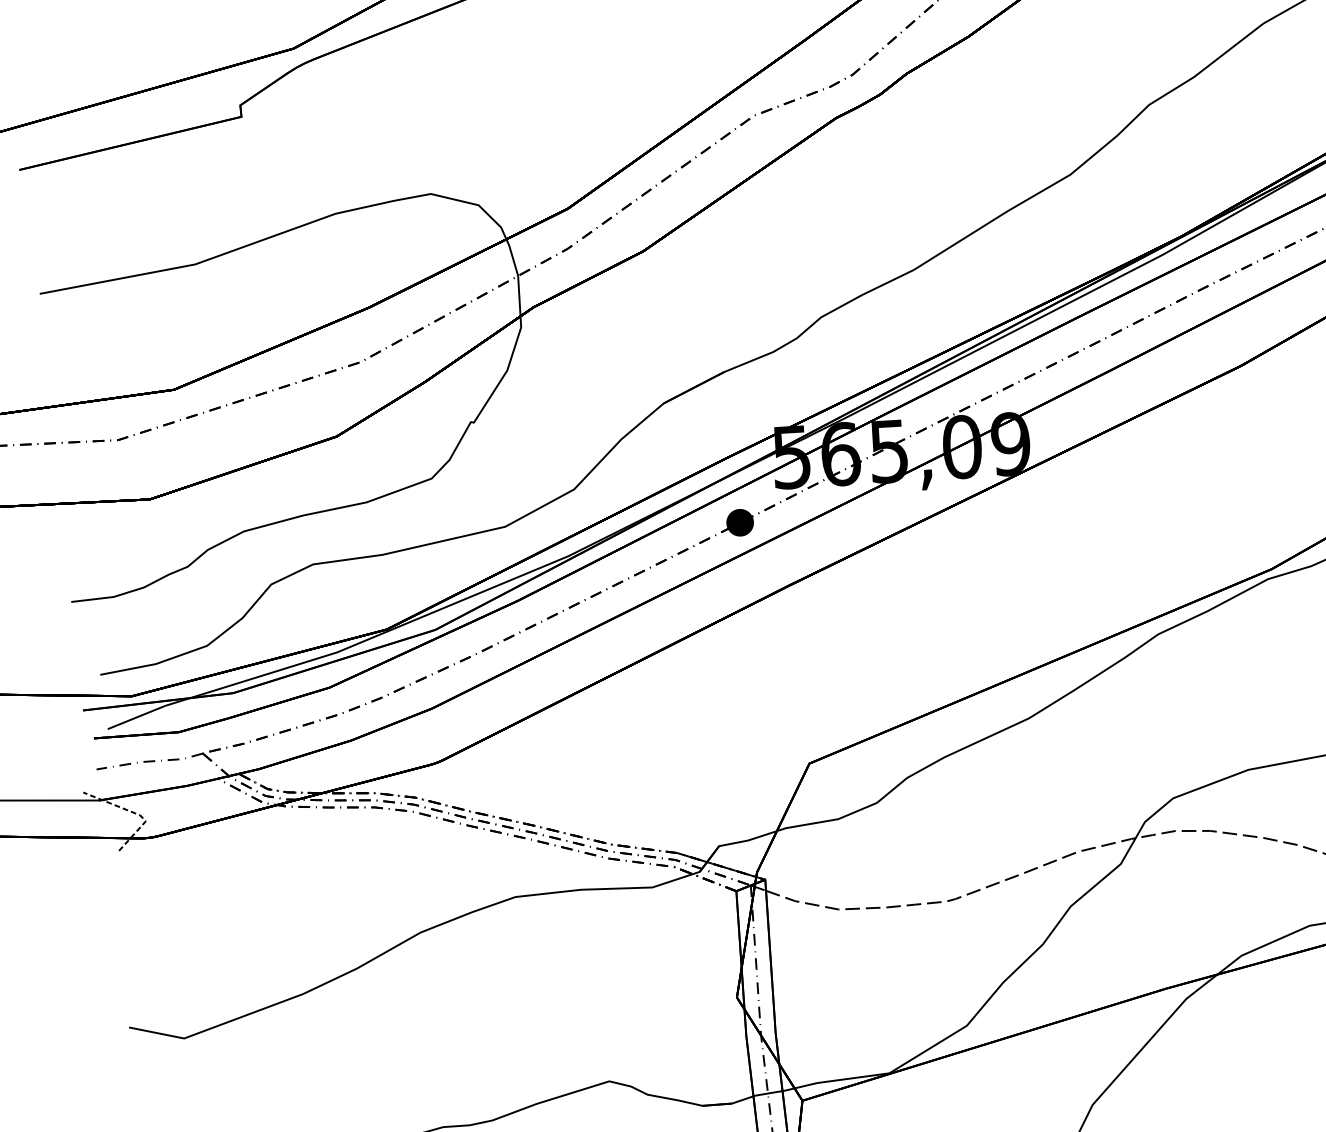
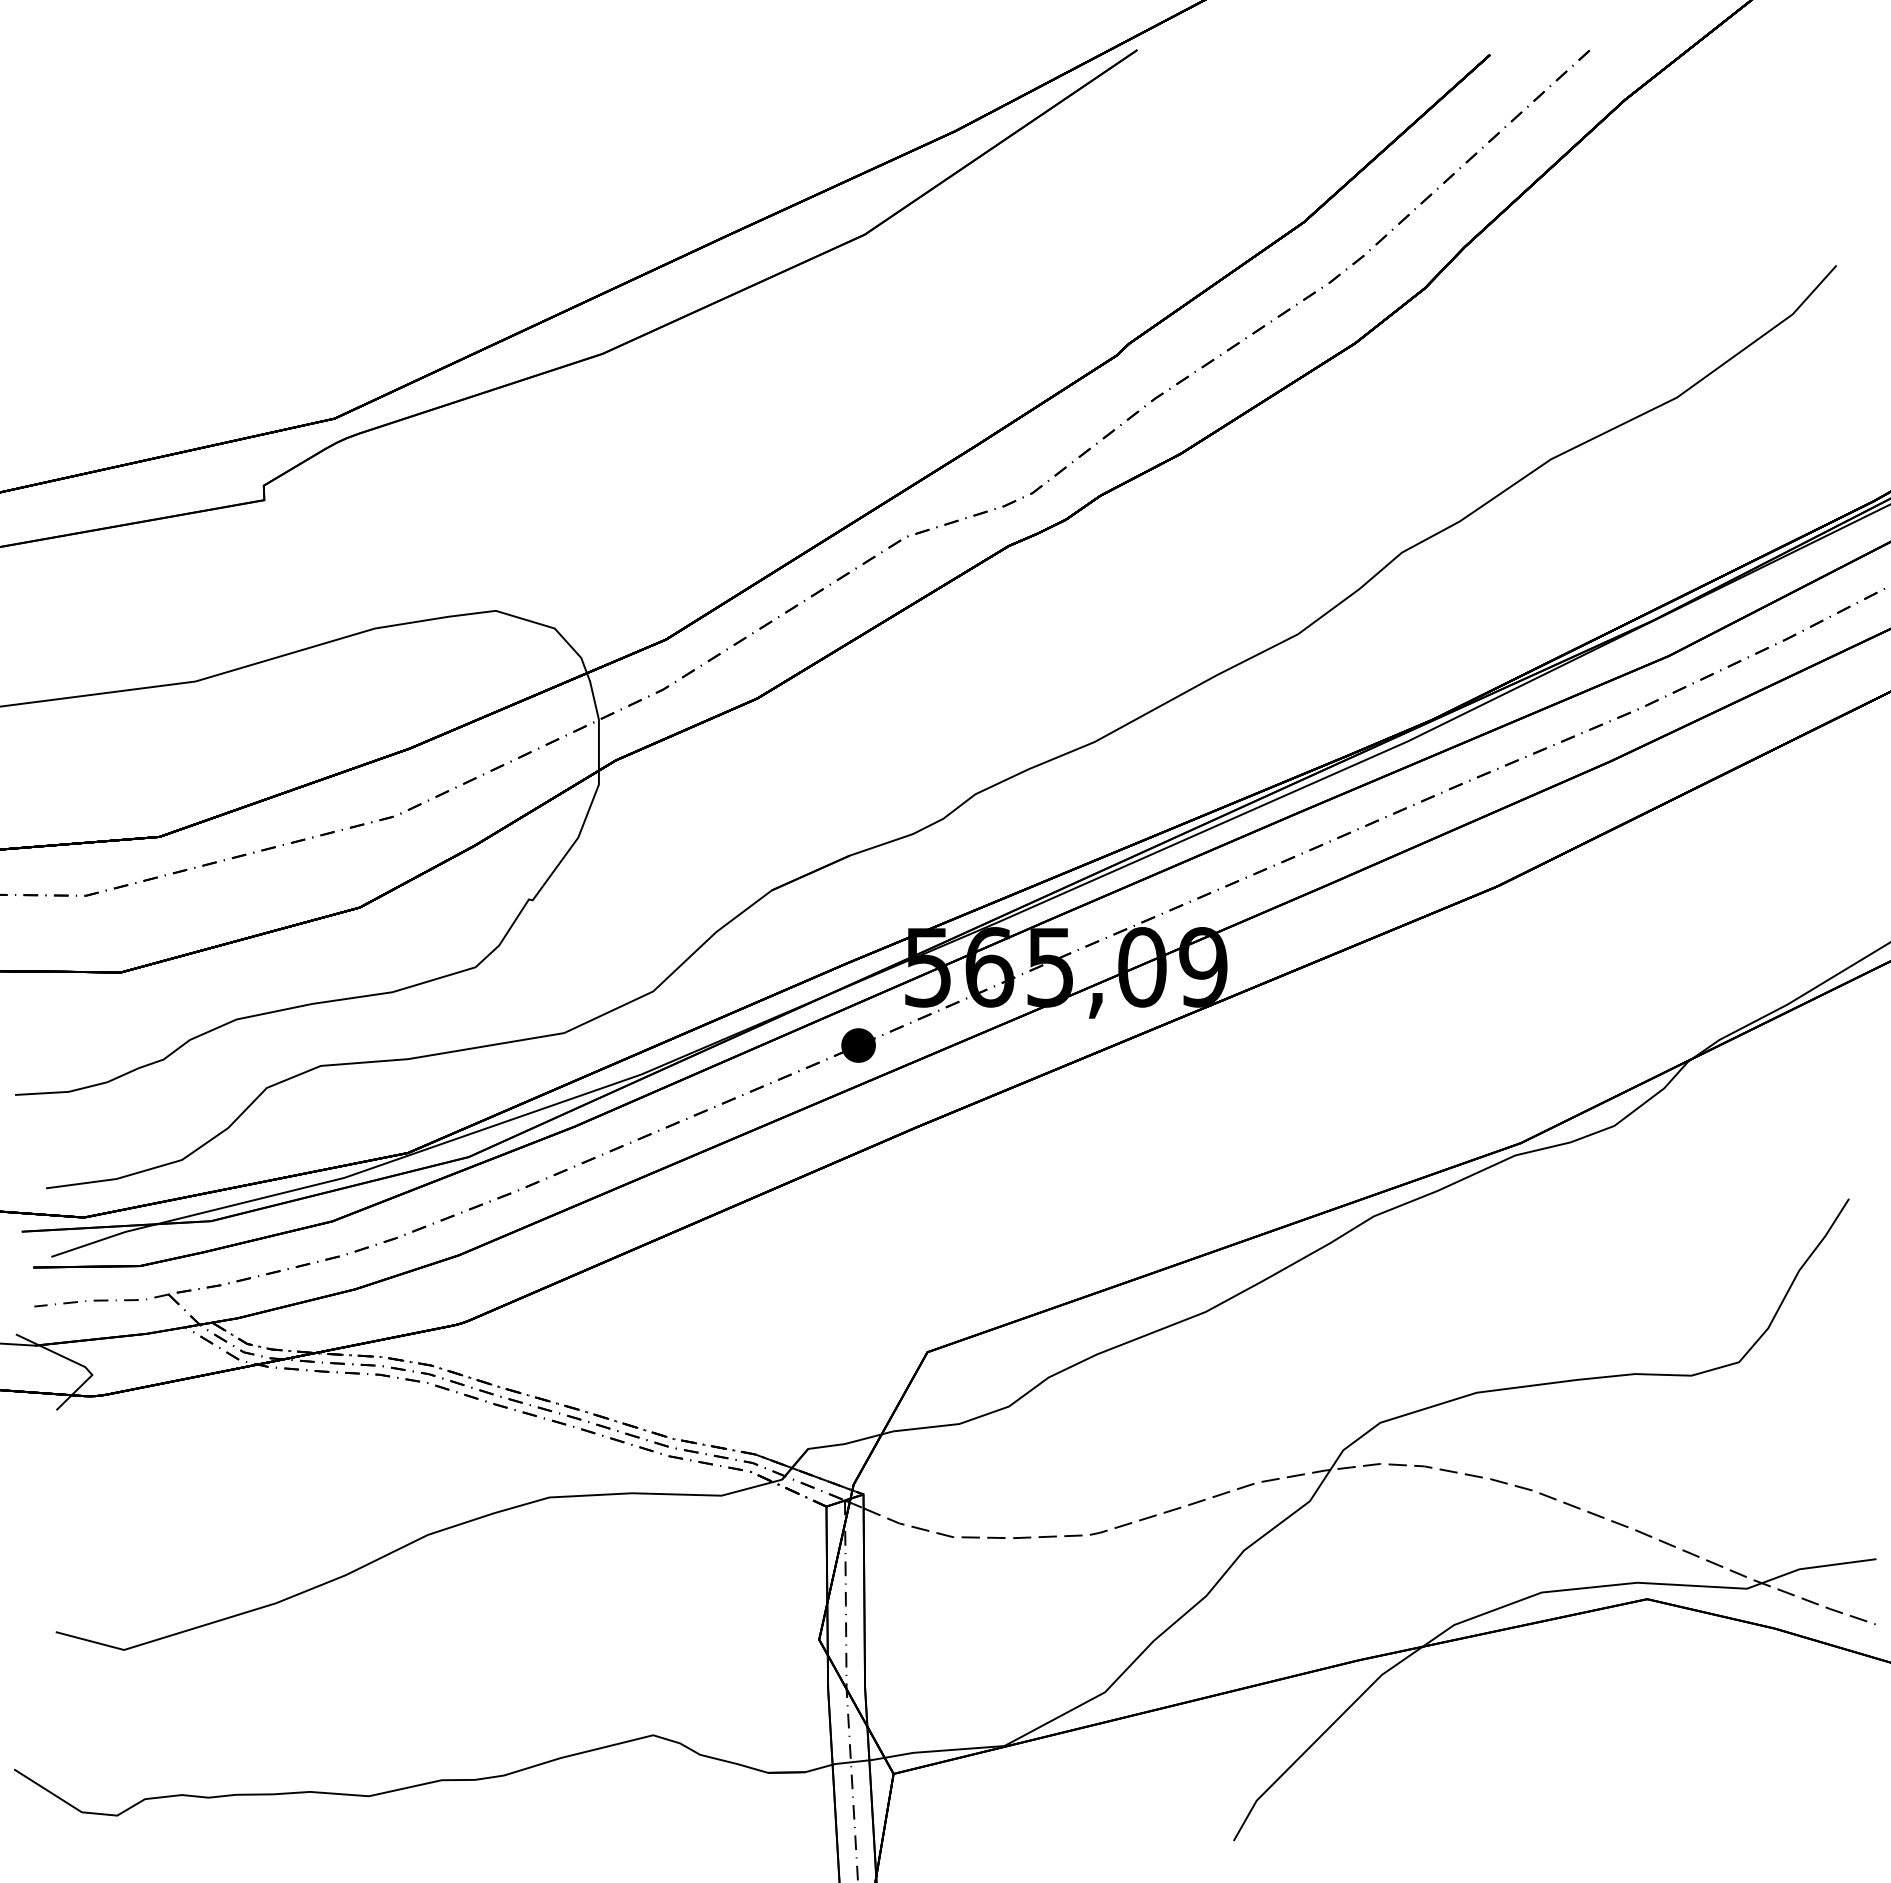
line: (135, 813) -> (79, 1364), dashed -> solid

